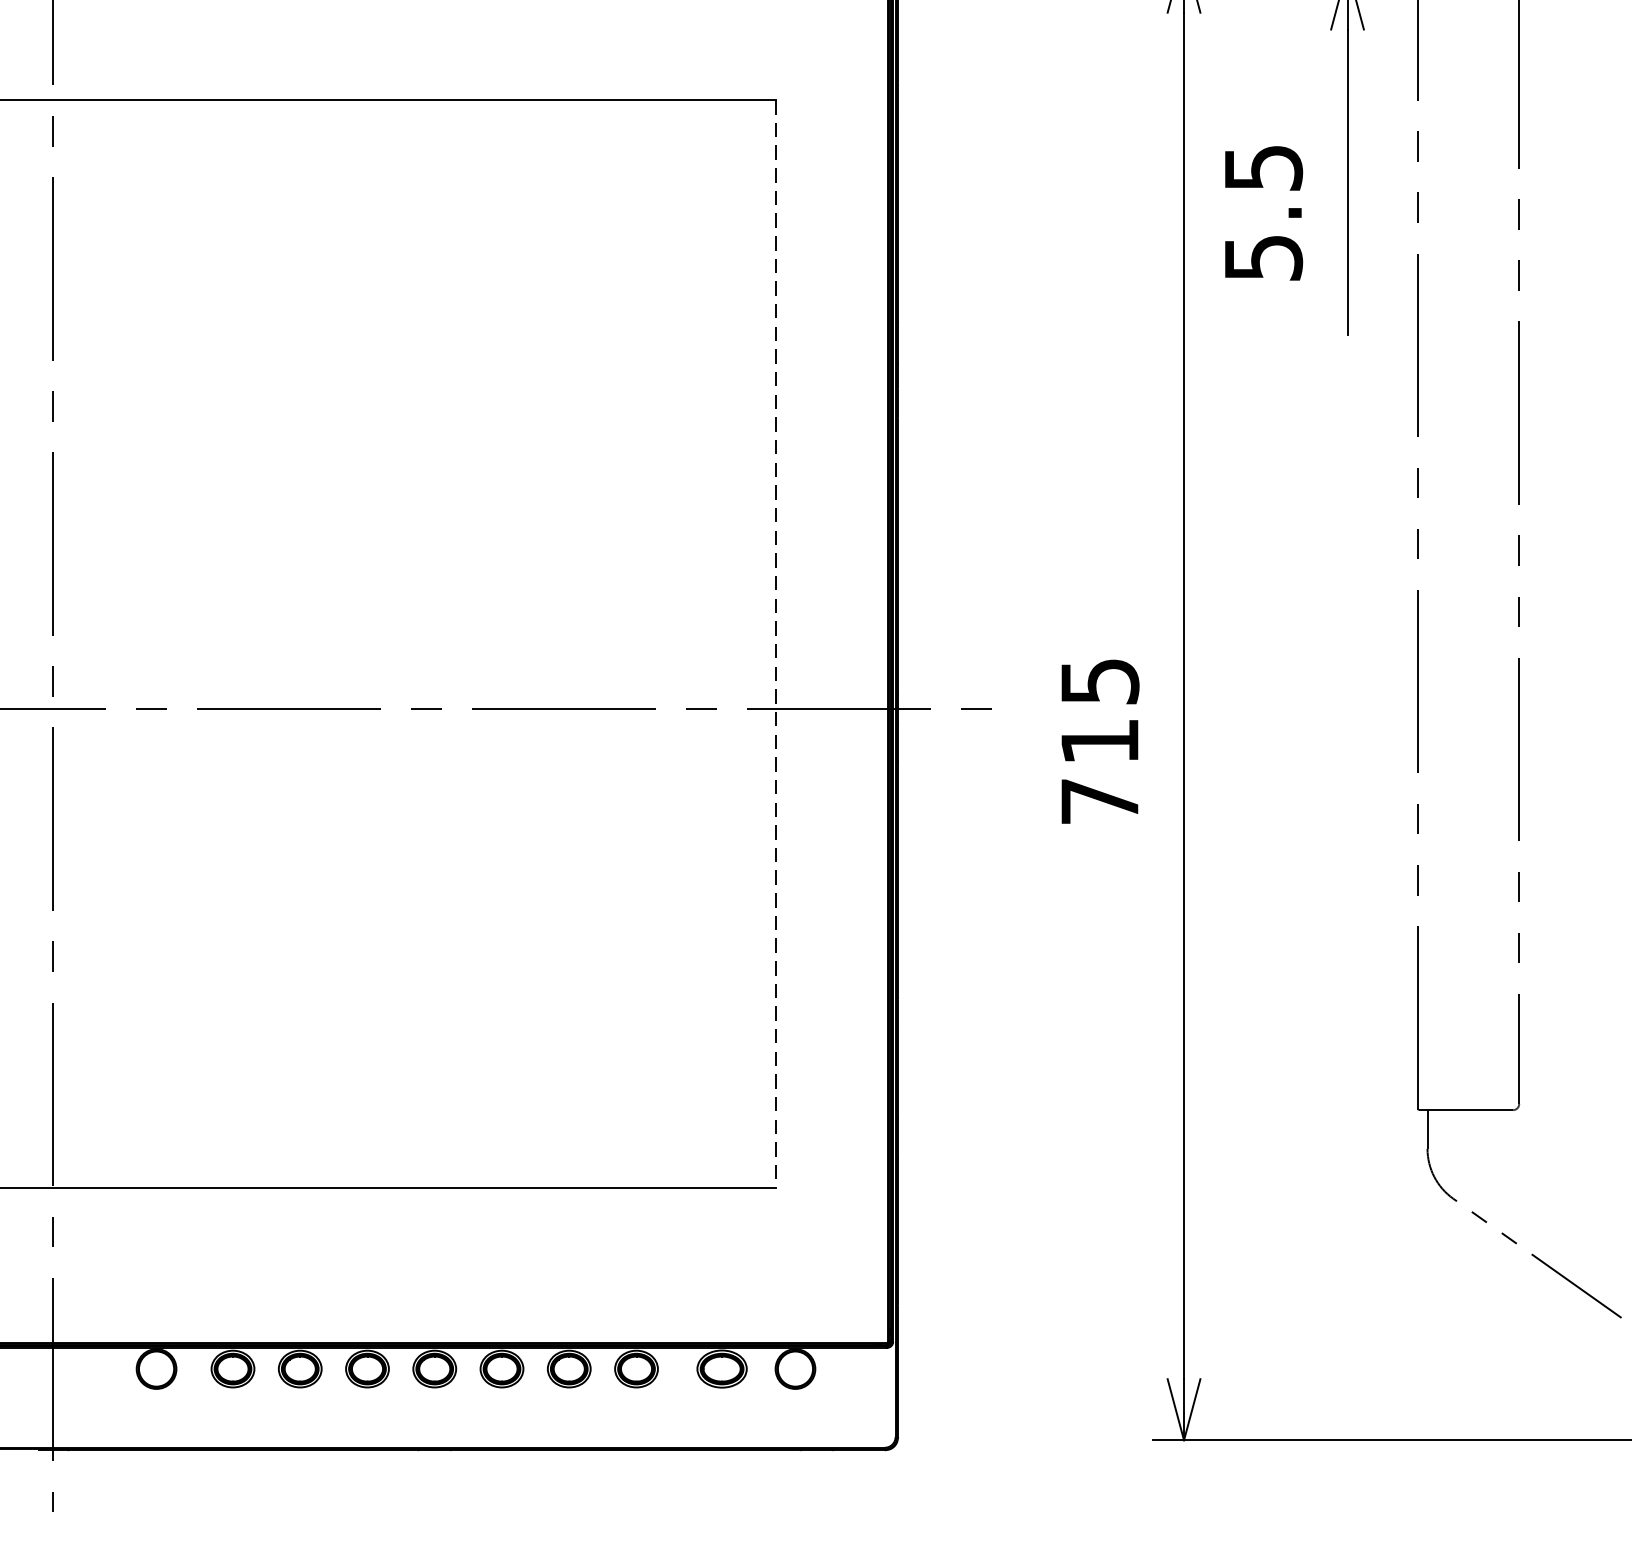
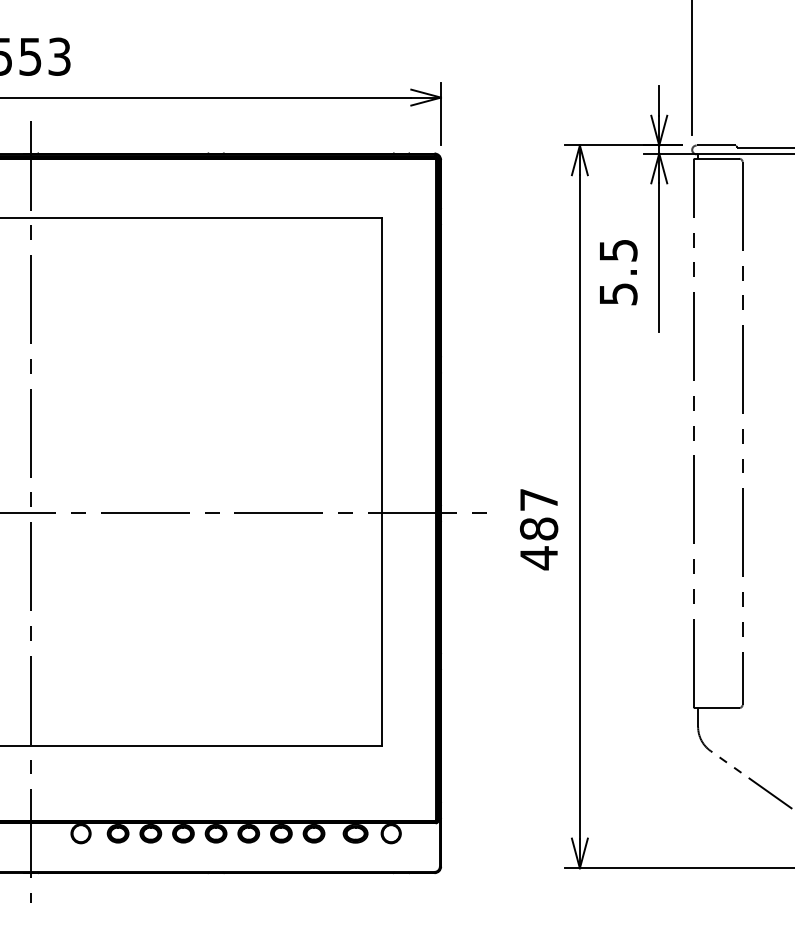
line: (775, 645) -> (381, 482), dashed -> solid
text: (1098, 742) -> (538, 529), 715 -> 487

